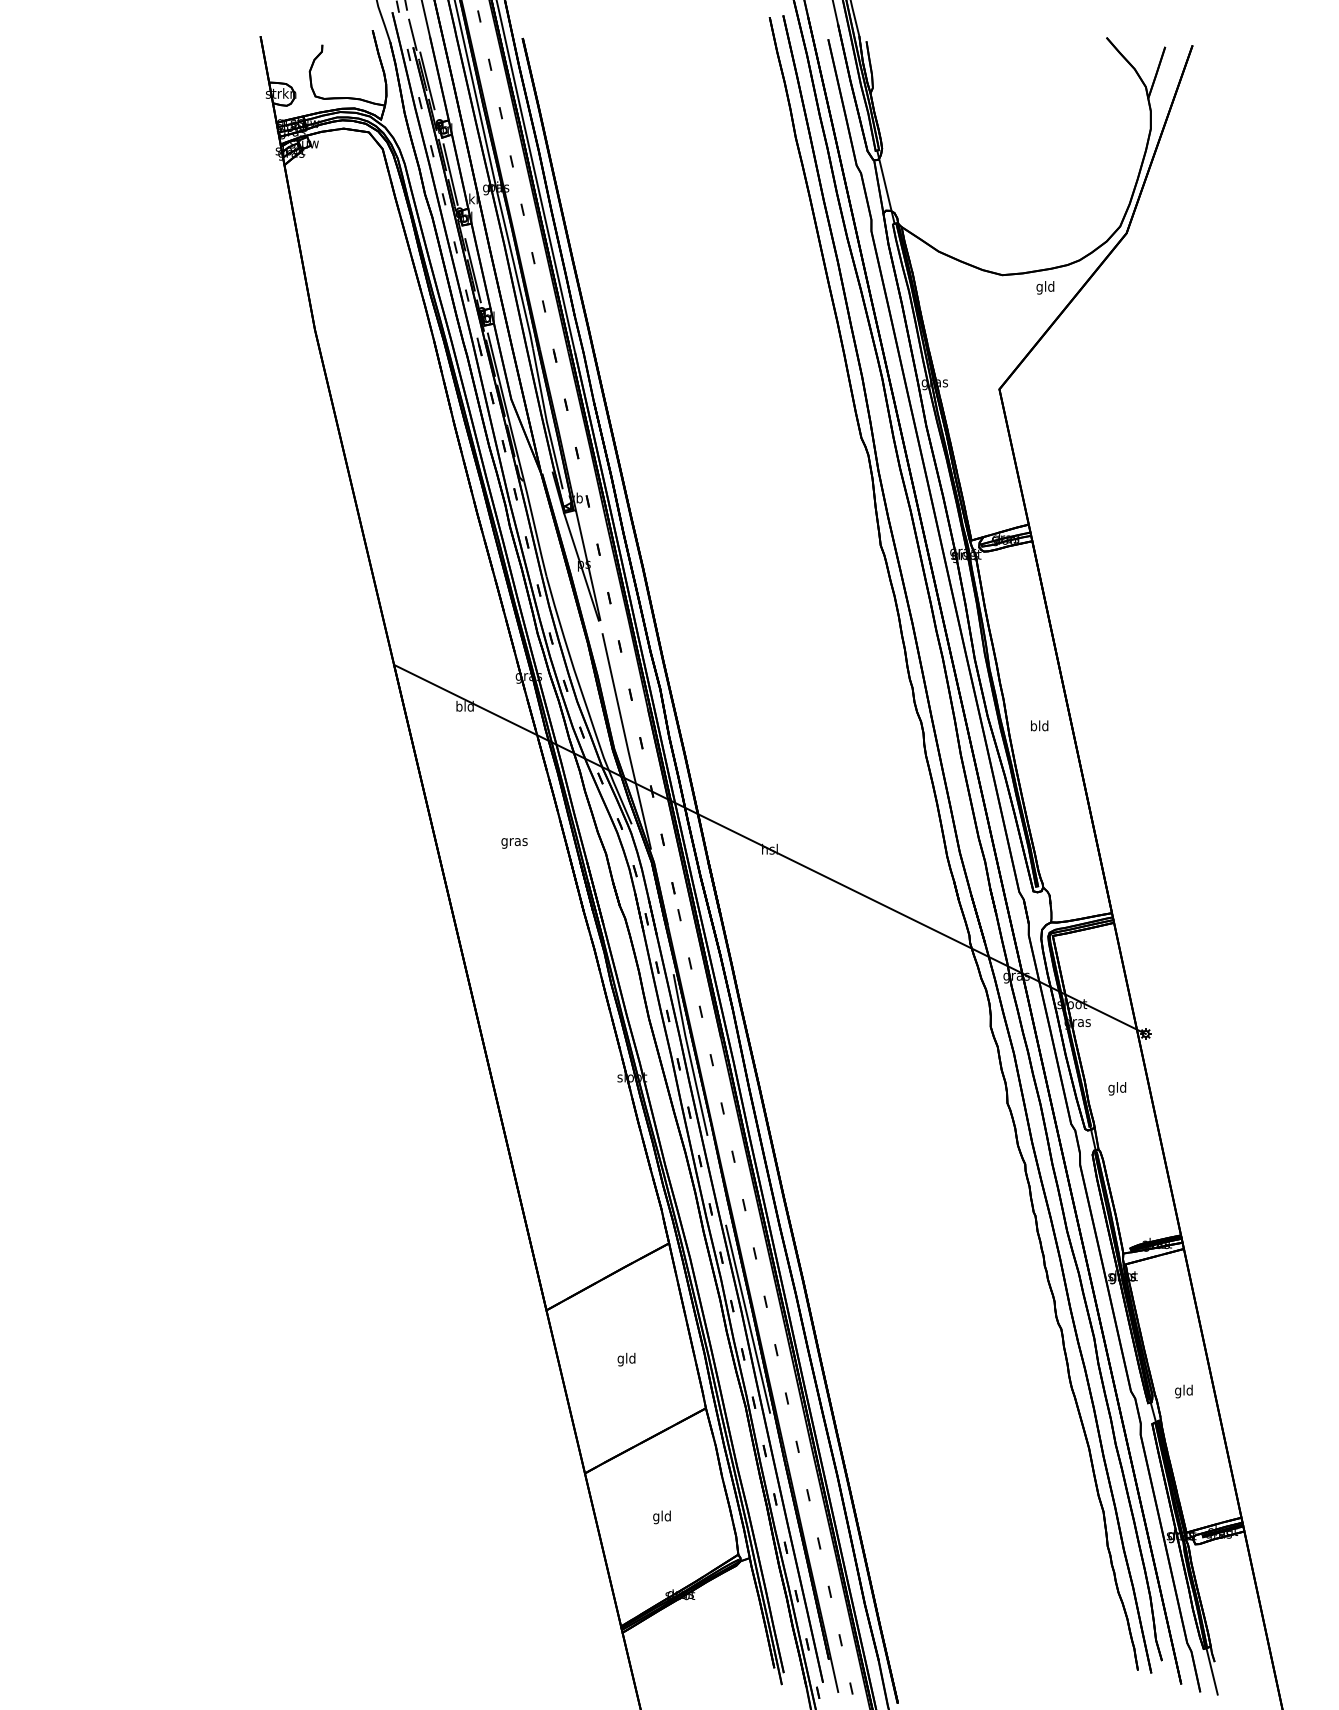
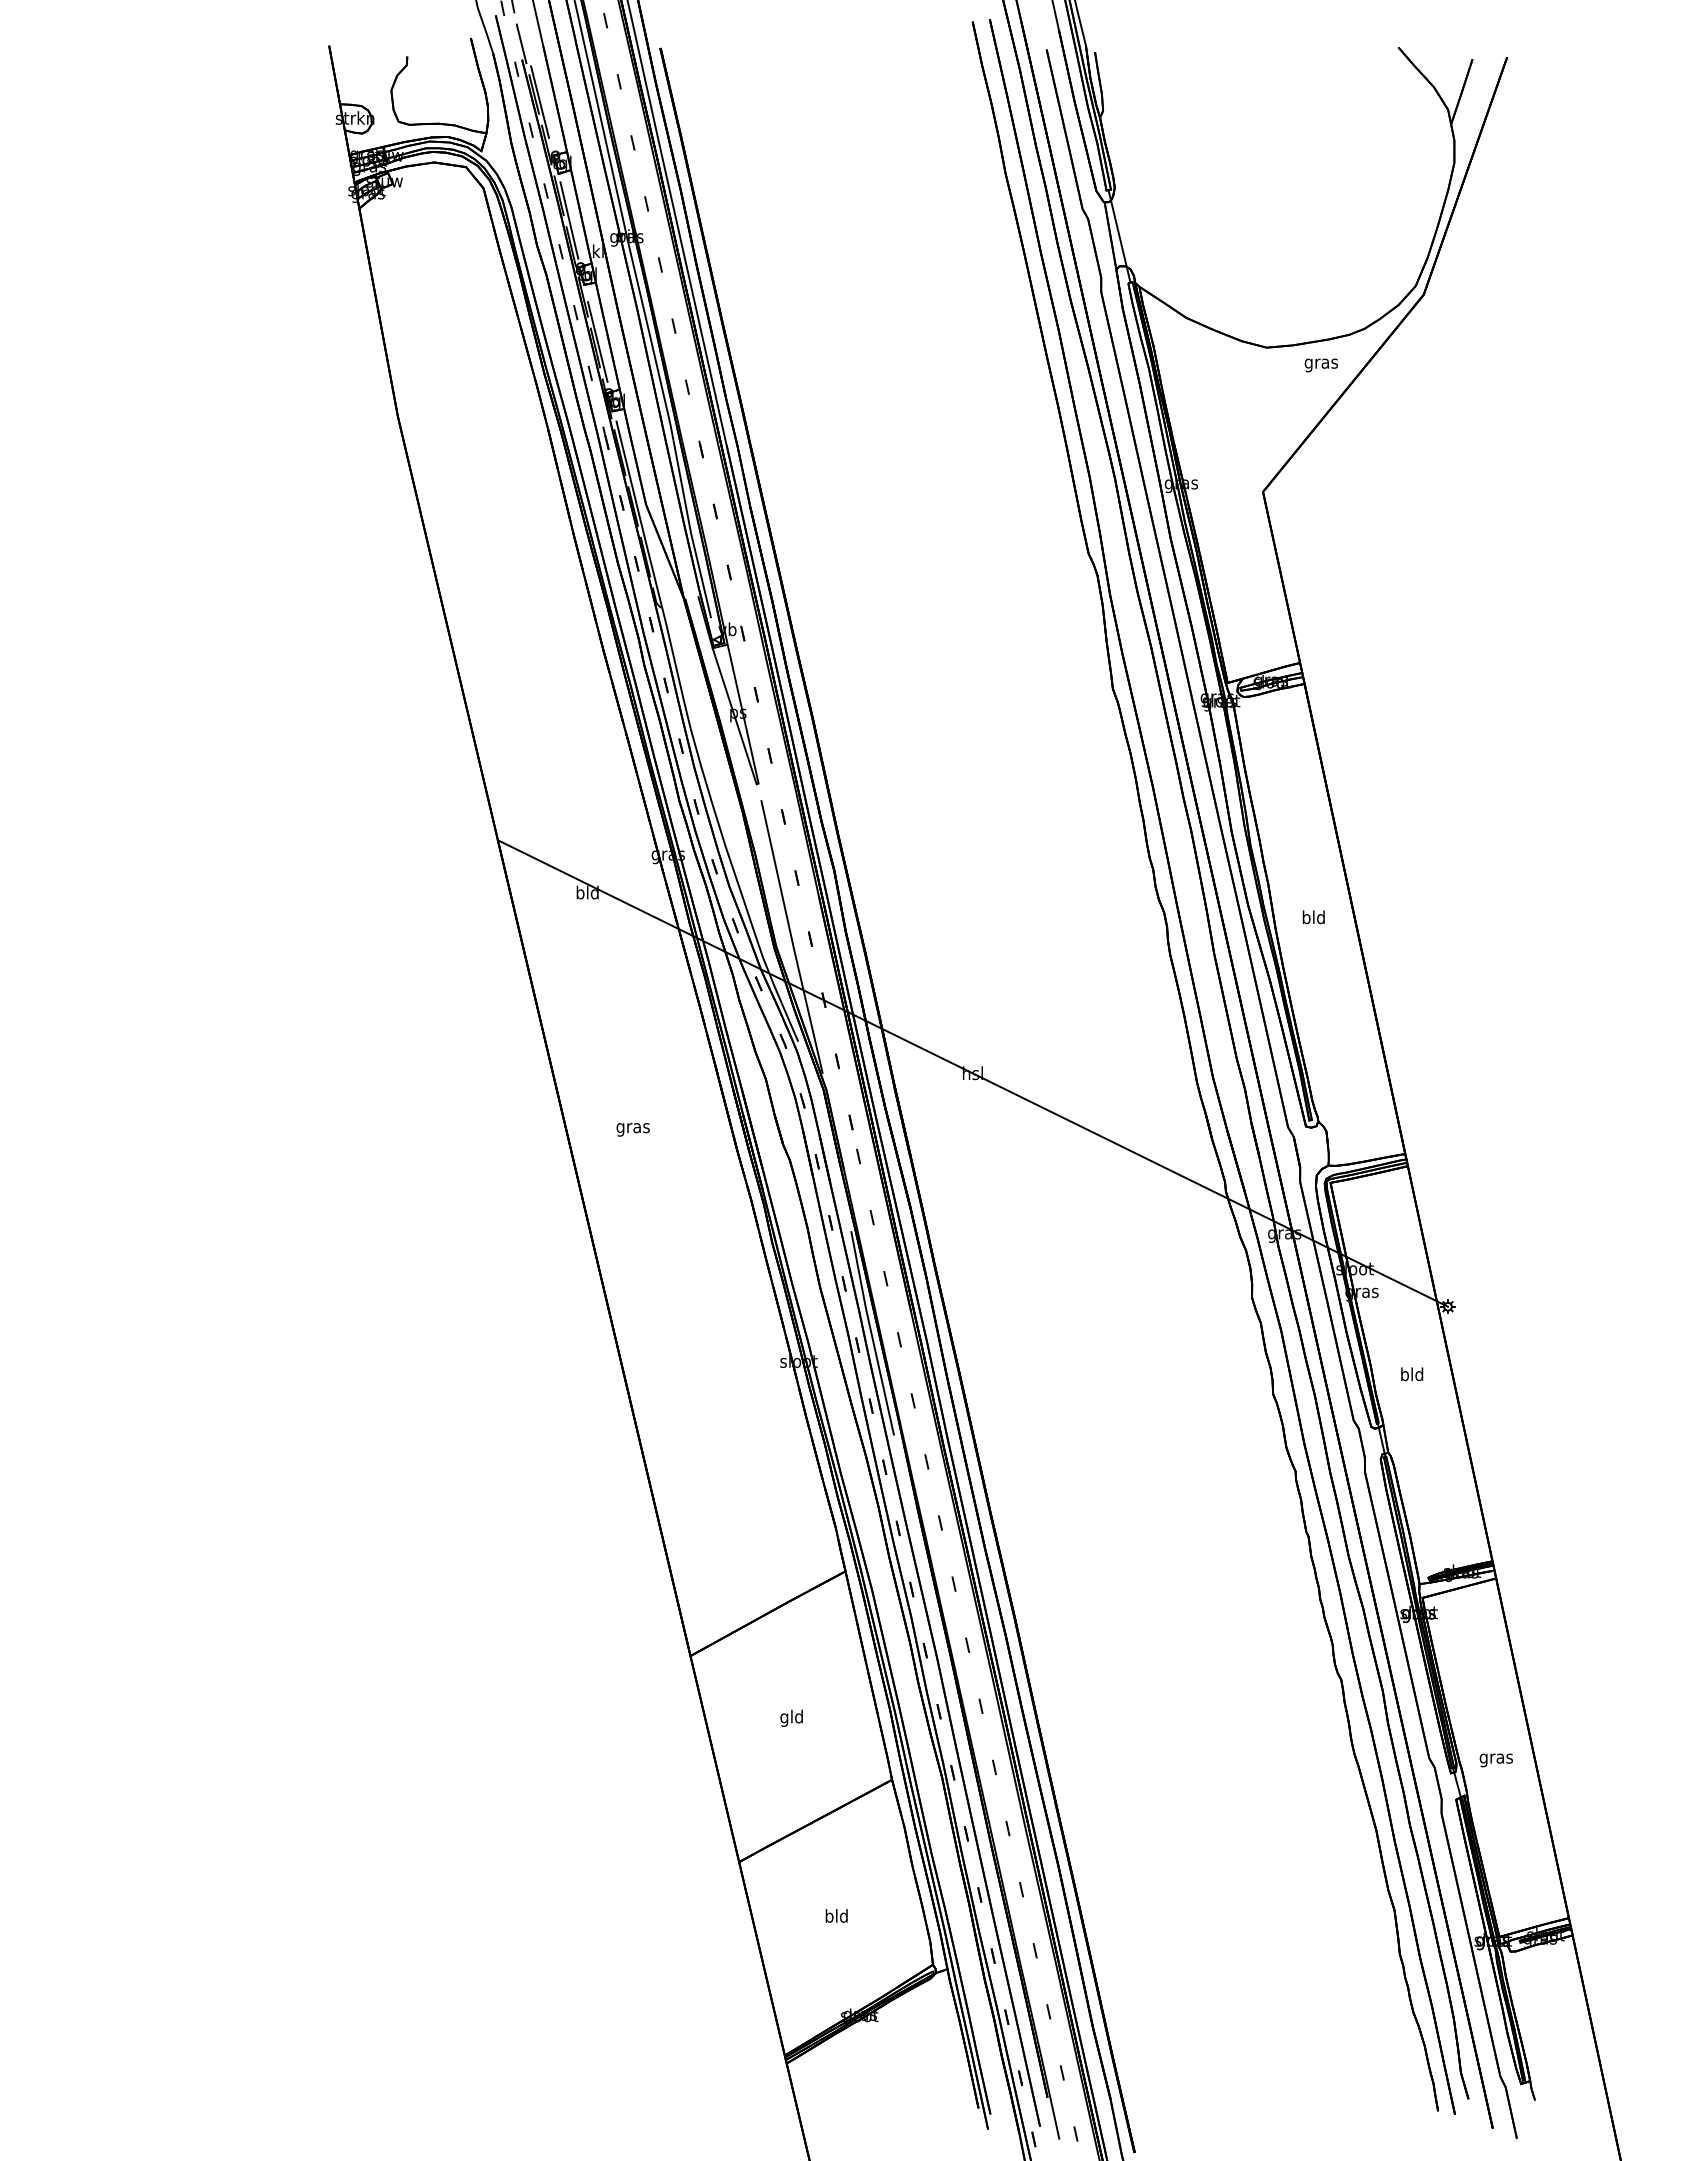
text: (1044, 287) -> (1320, 363), gld -> gras
text: (514, 843) -> (632, 1129), moved
text: (1111, 1088) -> (1404, 1375), gld -> bld
line: (748, 1319) -> (945, 1667), removed
text: (1183, 1391) -> (1495, 1758), gld -> gras
text: (656, 1517) -> (829, 1917), gld -> bld
line: (1211, 1669) -> (1531, 2110), removed

